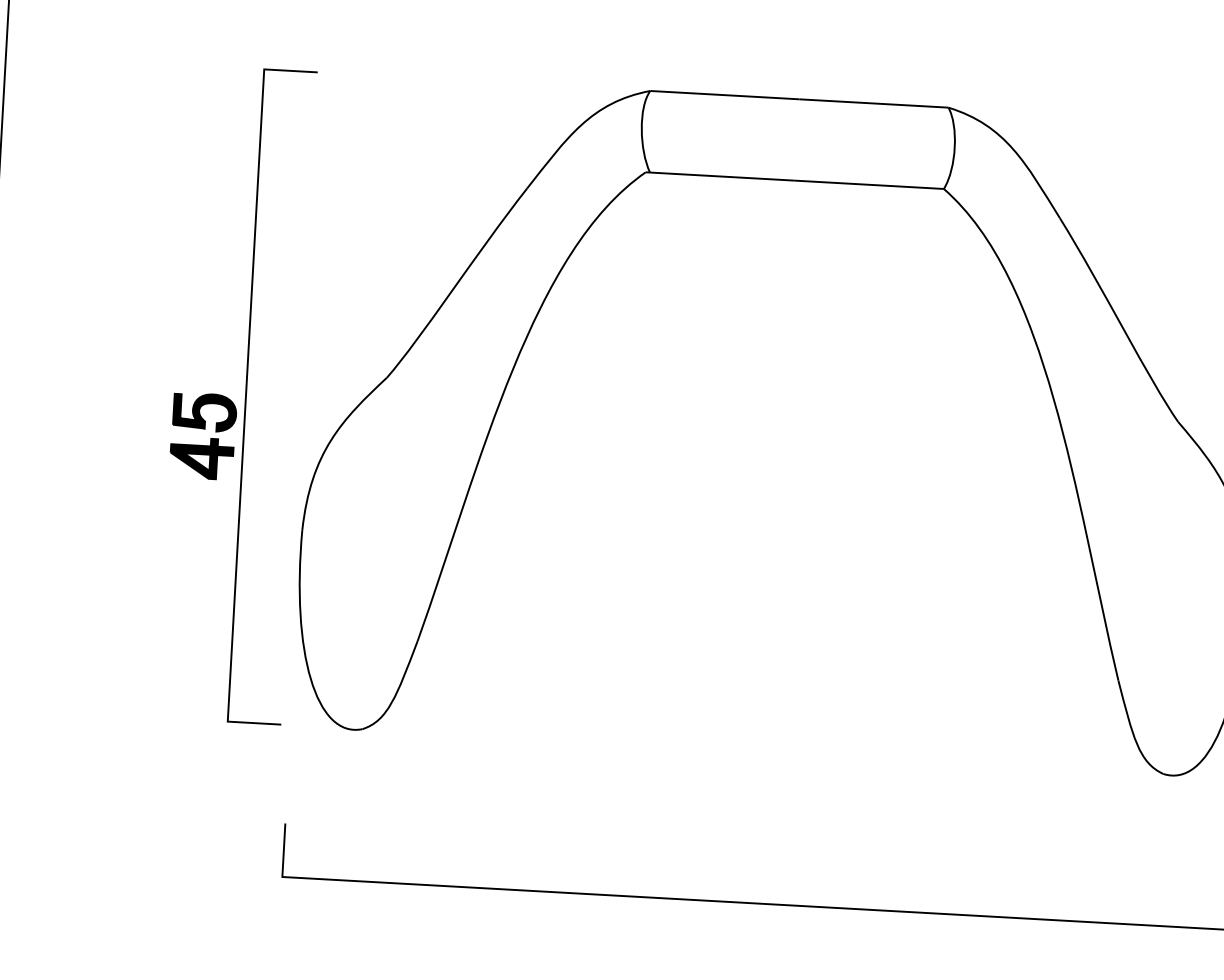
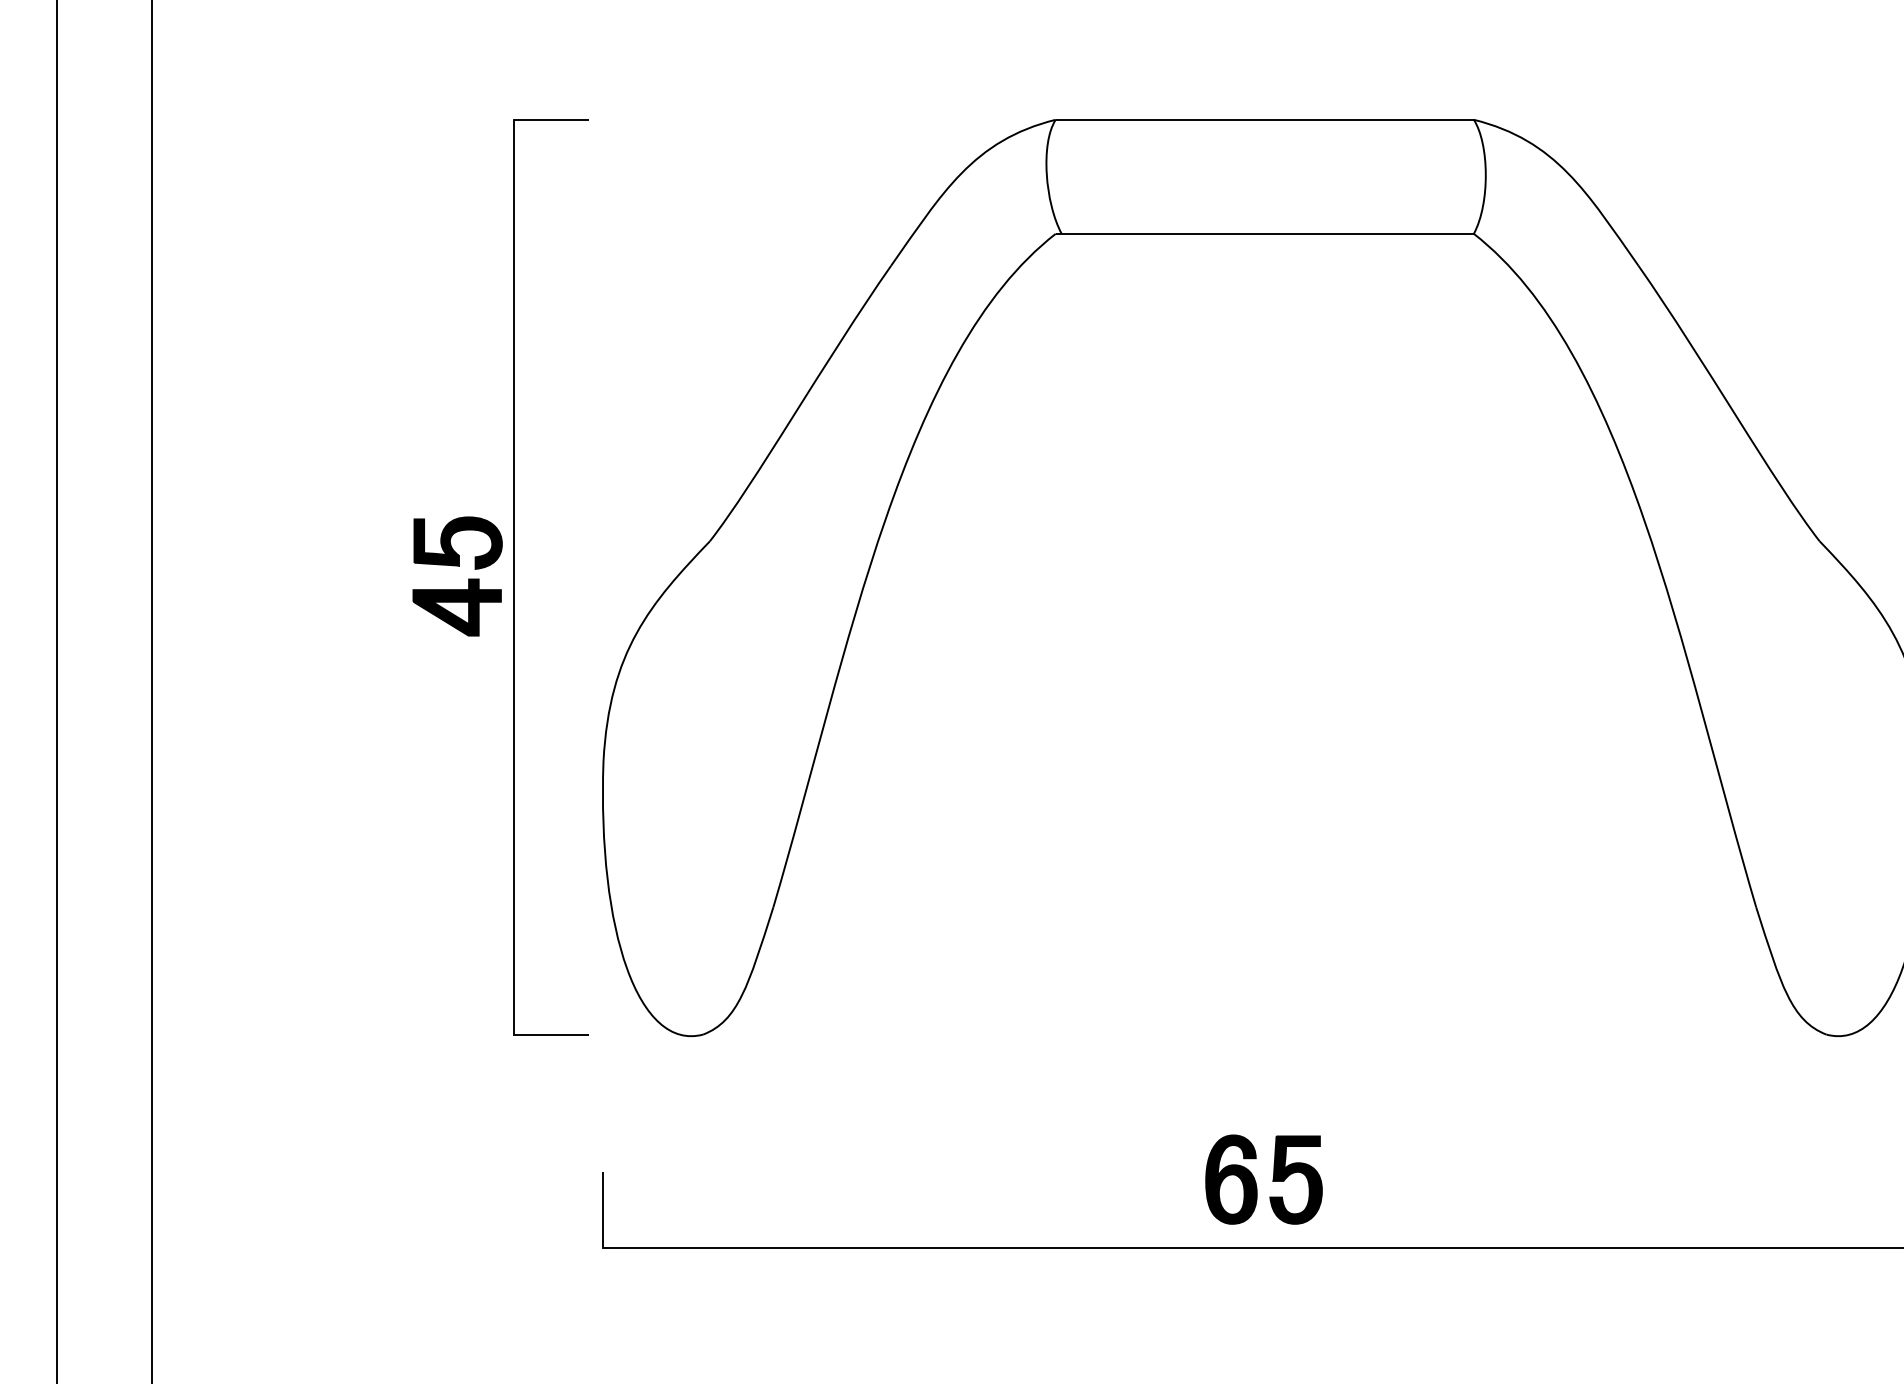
part: (203, 429) -> (457, 566), moved
part: (751, 856) -> (1256, 1182), added

